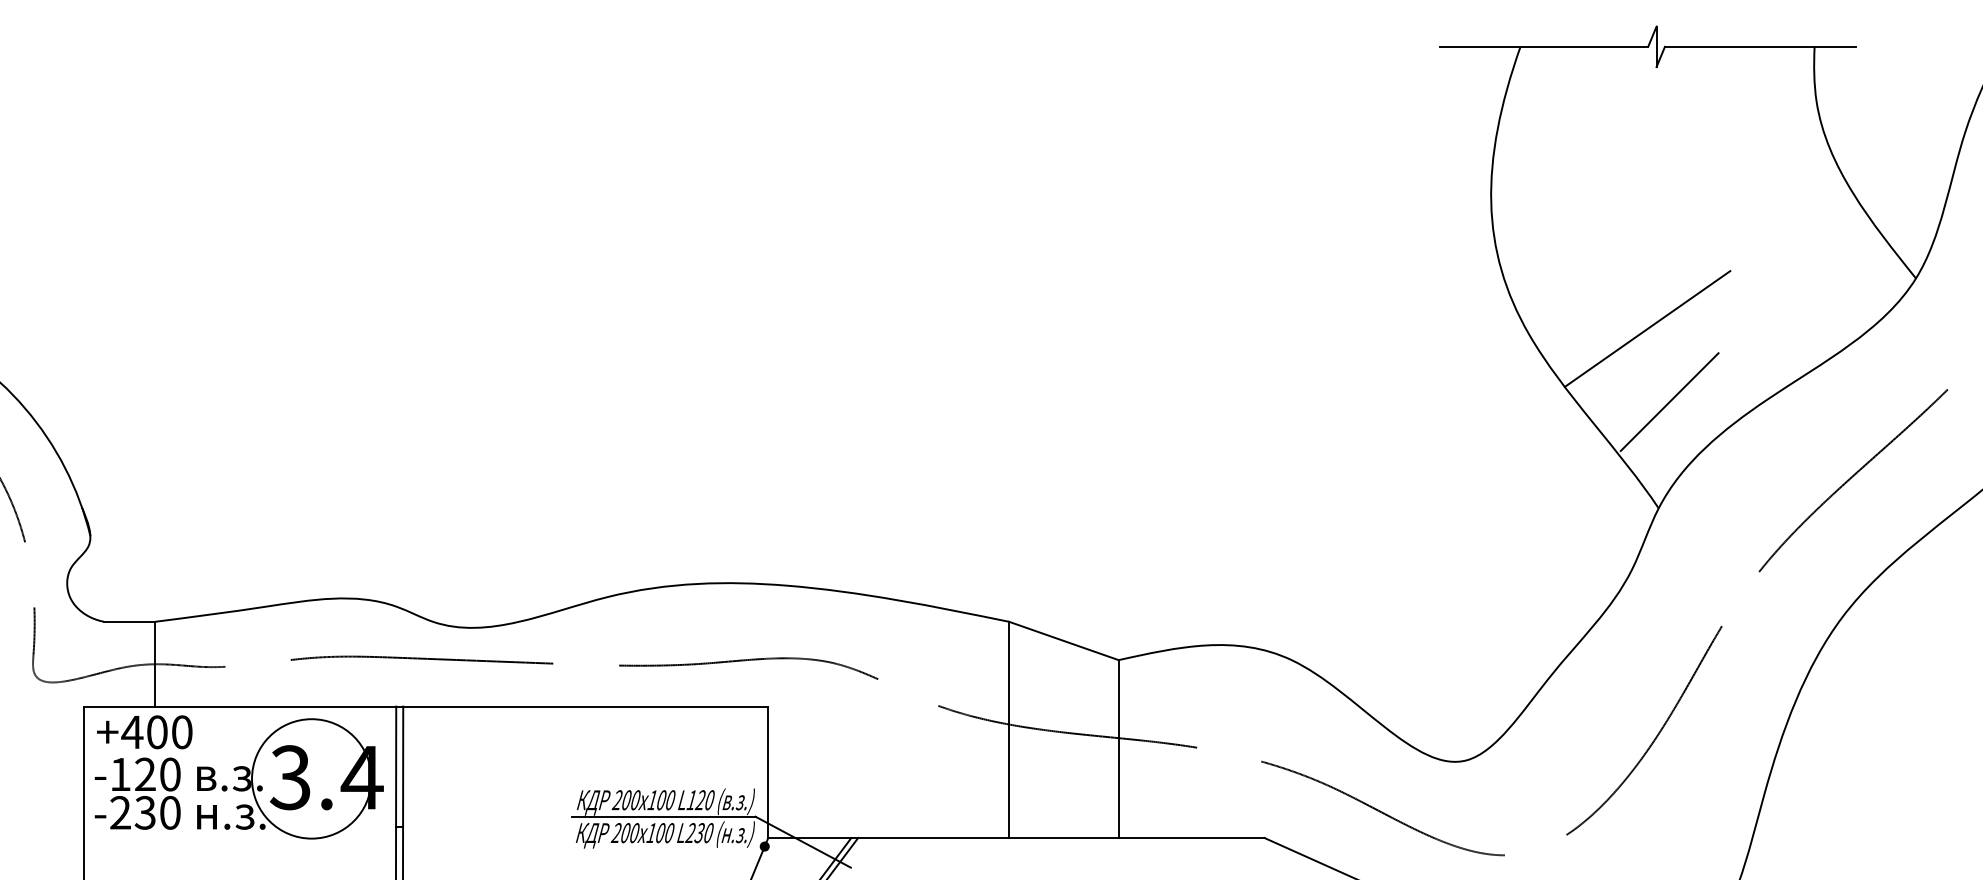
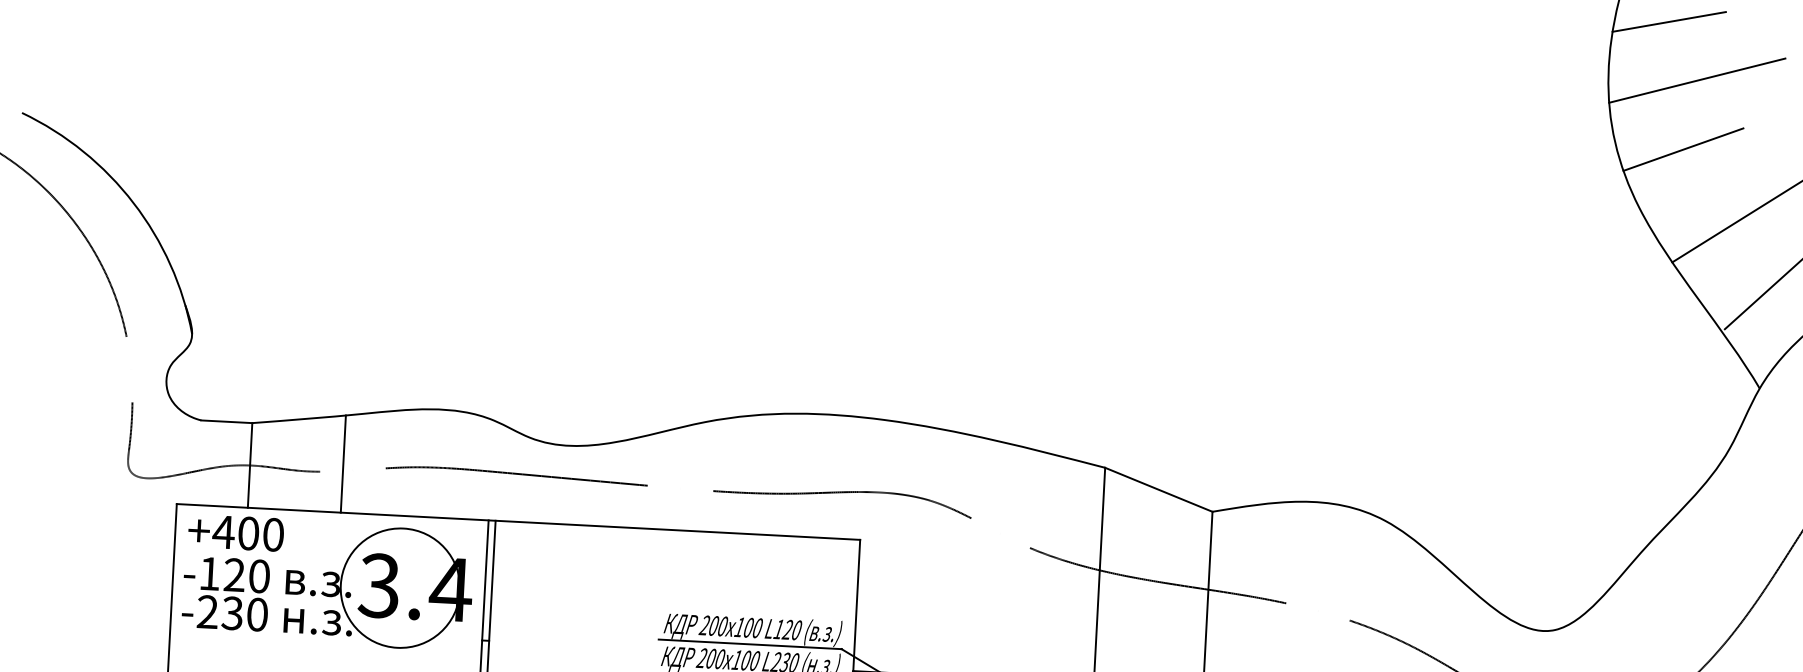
line: (1549, 146) -> (1669, 21), added
line: (1580, 203) -> (1697, 79), added
line: (1569, 273) -> (1682, 149), added
line: (248, 657) -> (343, 463), added

